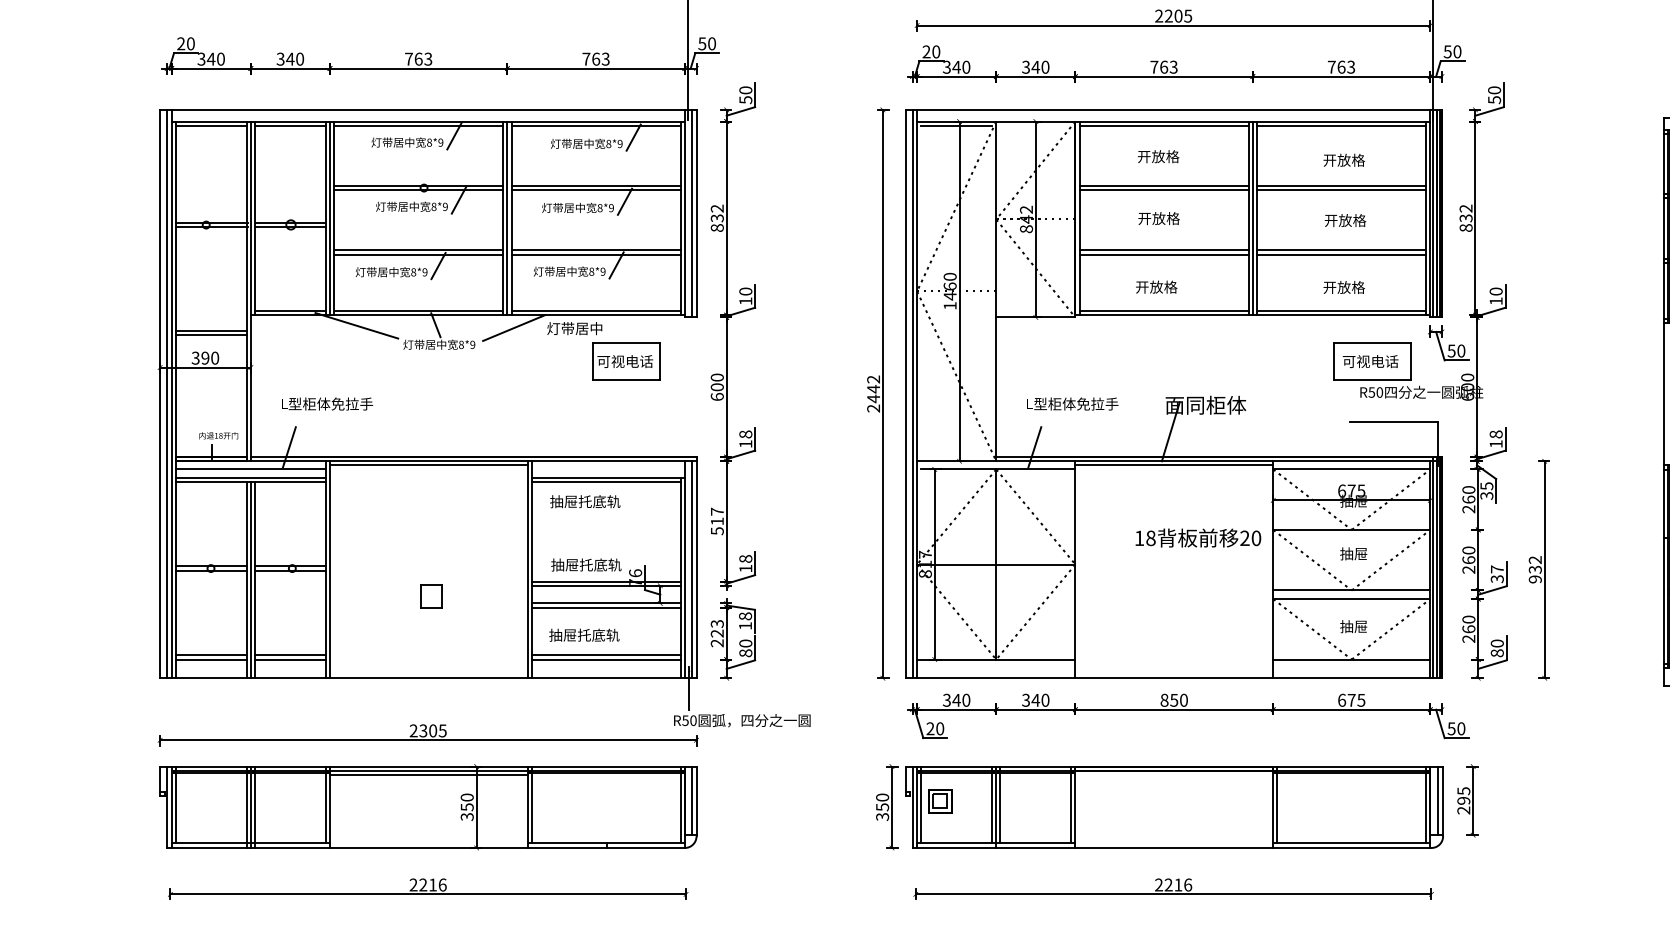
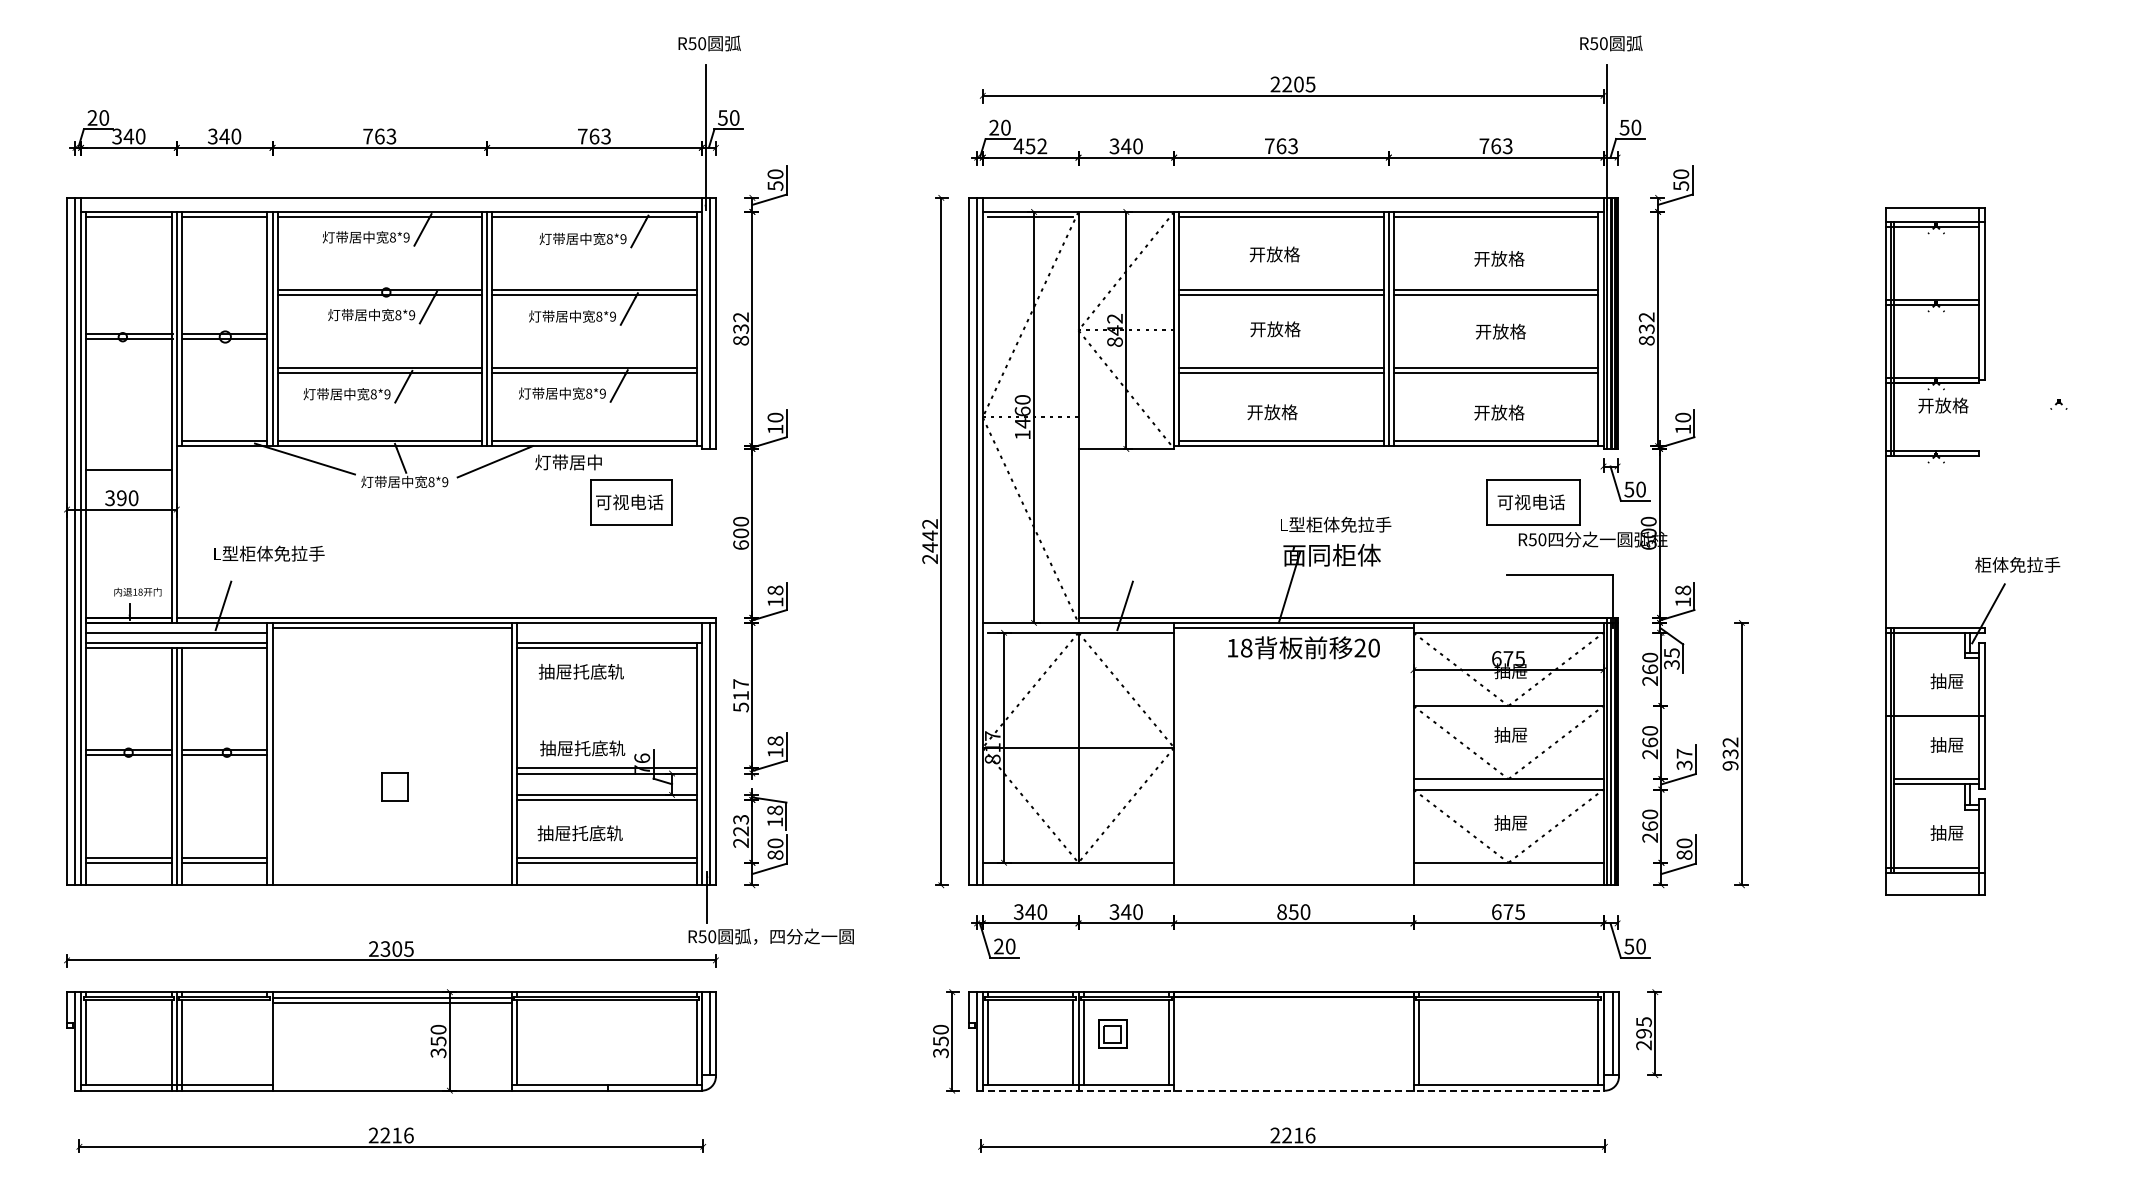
text: (956, 67) -> (1030, 146), 340 -> 452
line: (210, 331) -> (128, 465), removed
text: (1073, 403) -> (1336, 524), moved
text: (1198, 537) -> (1303, 647), moved
part: (940, 800) -> (1112, 1033), moved
line: (325, 808) -> (267, 1042), removed
line: (1172, 847) -> (1291, 1090), solid -> dashed

